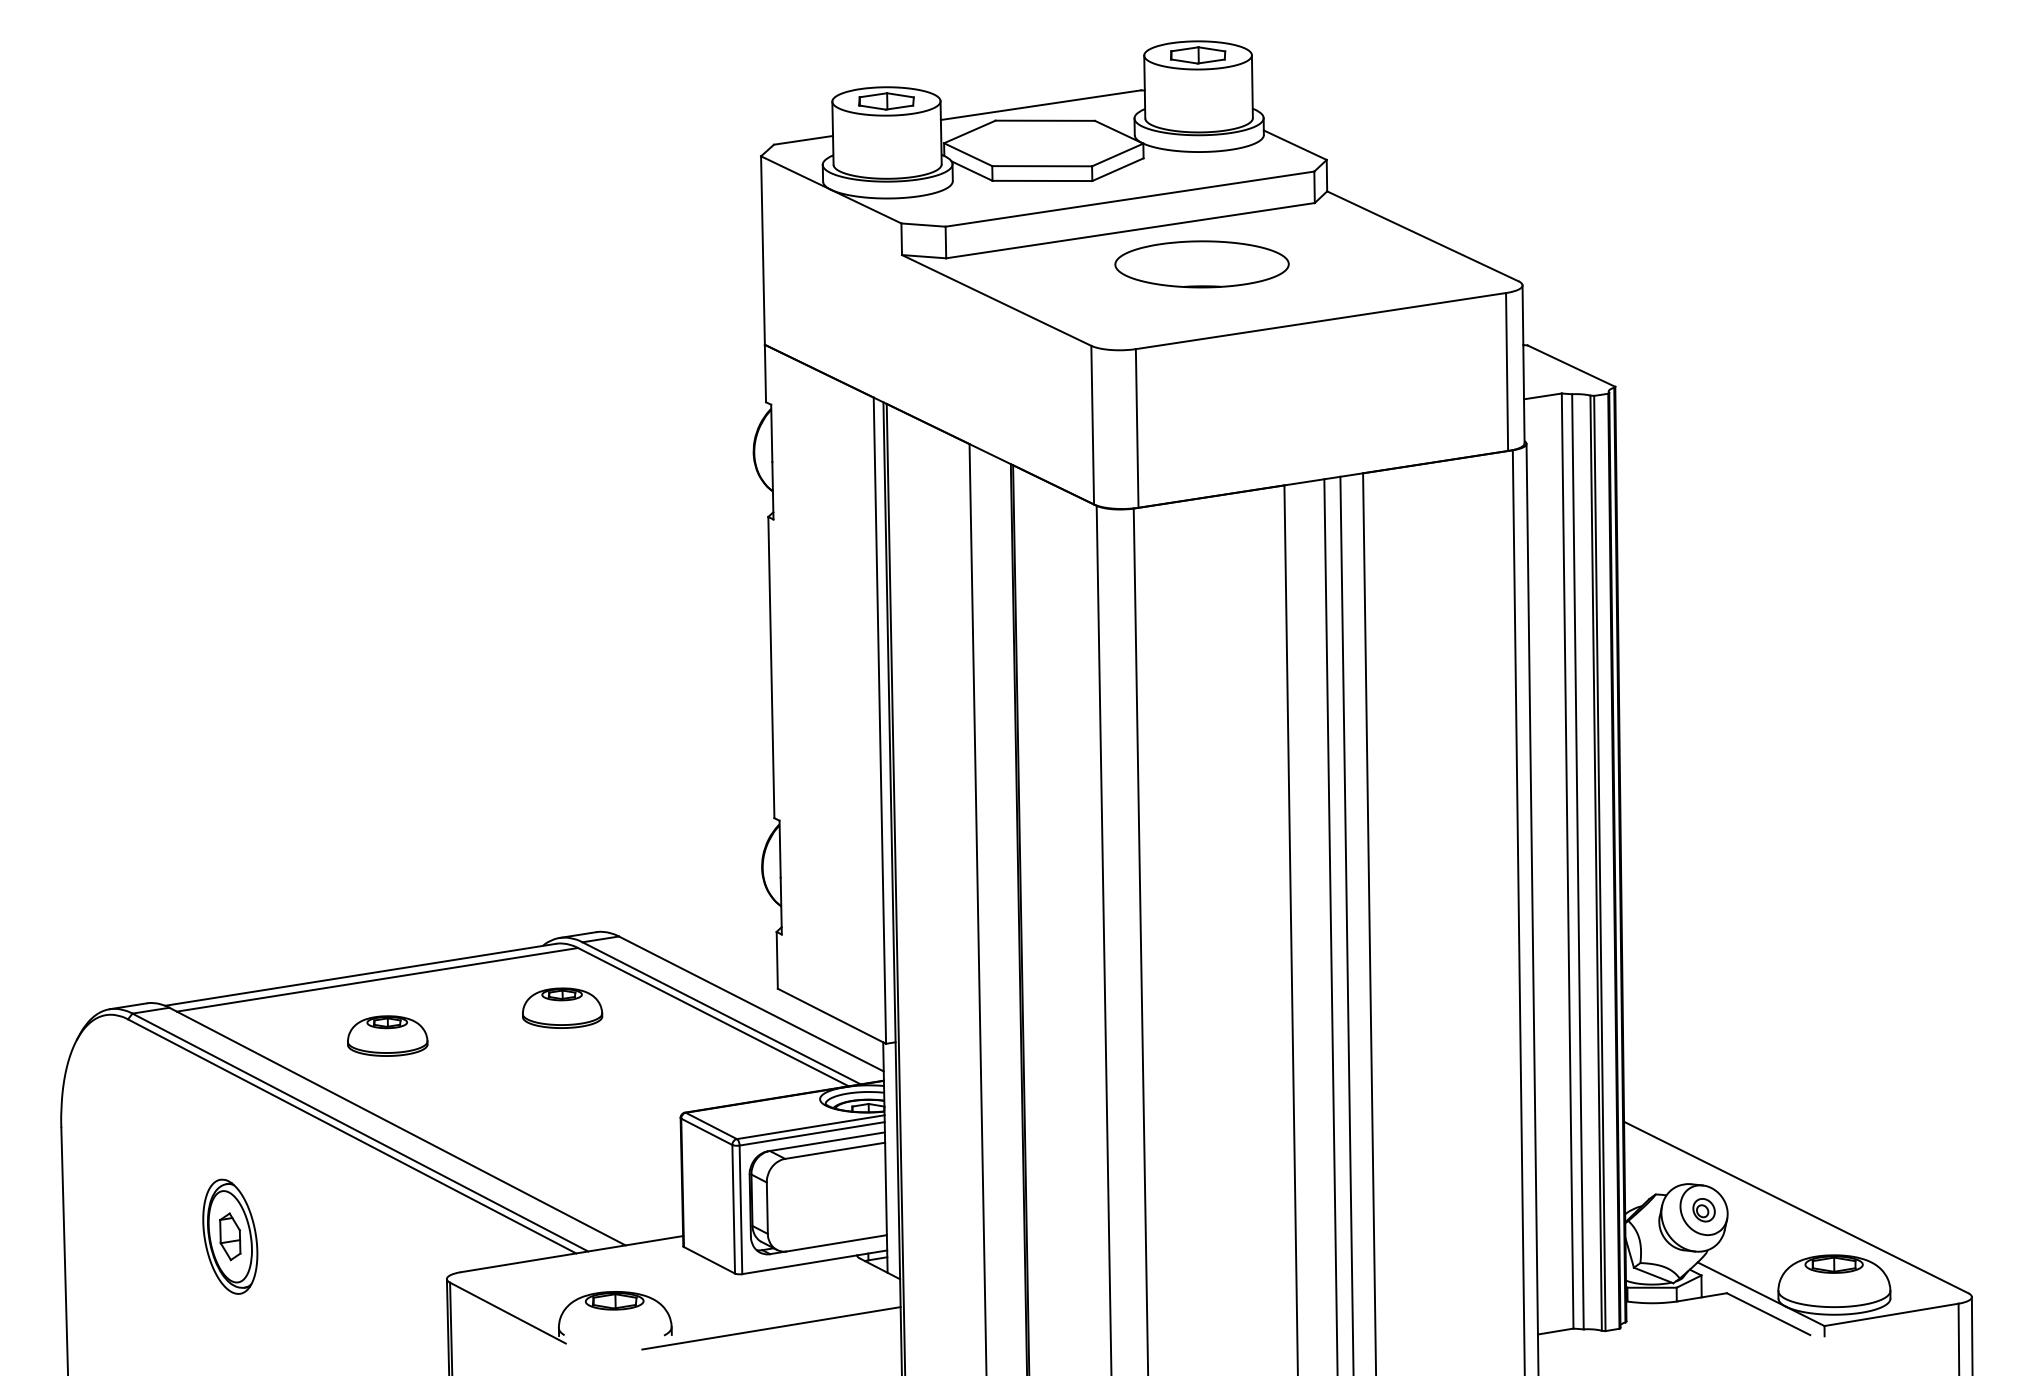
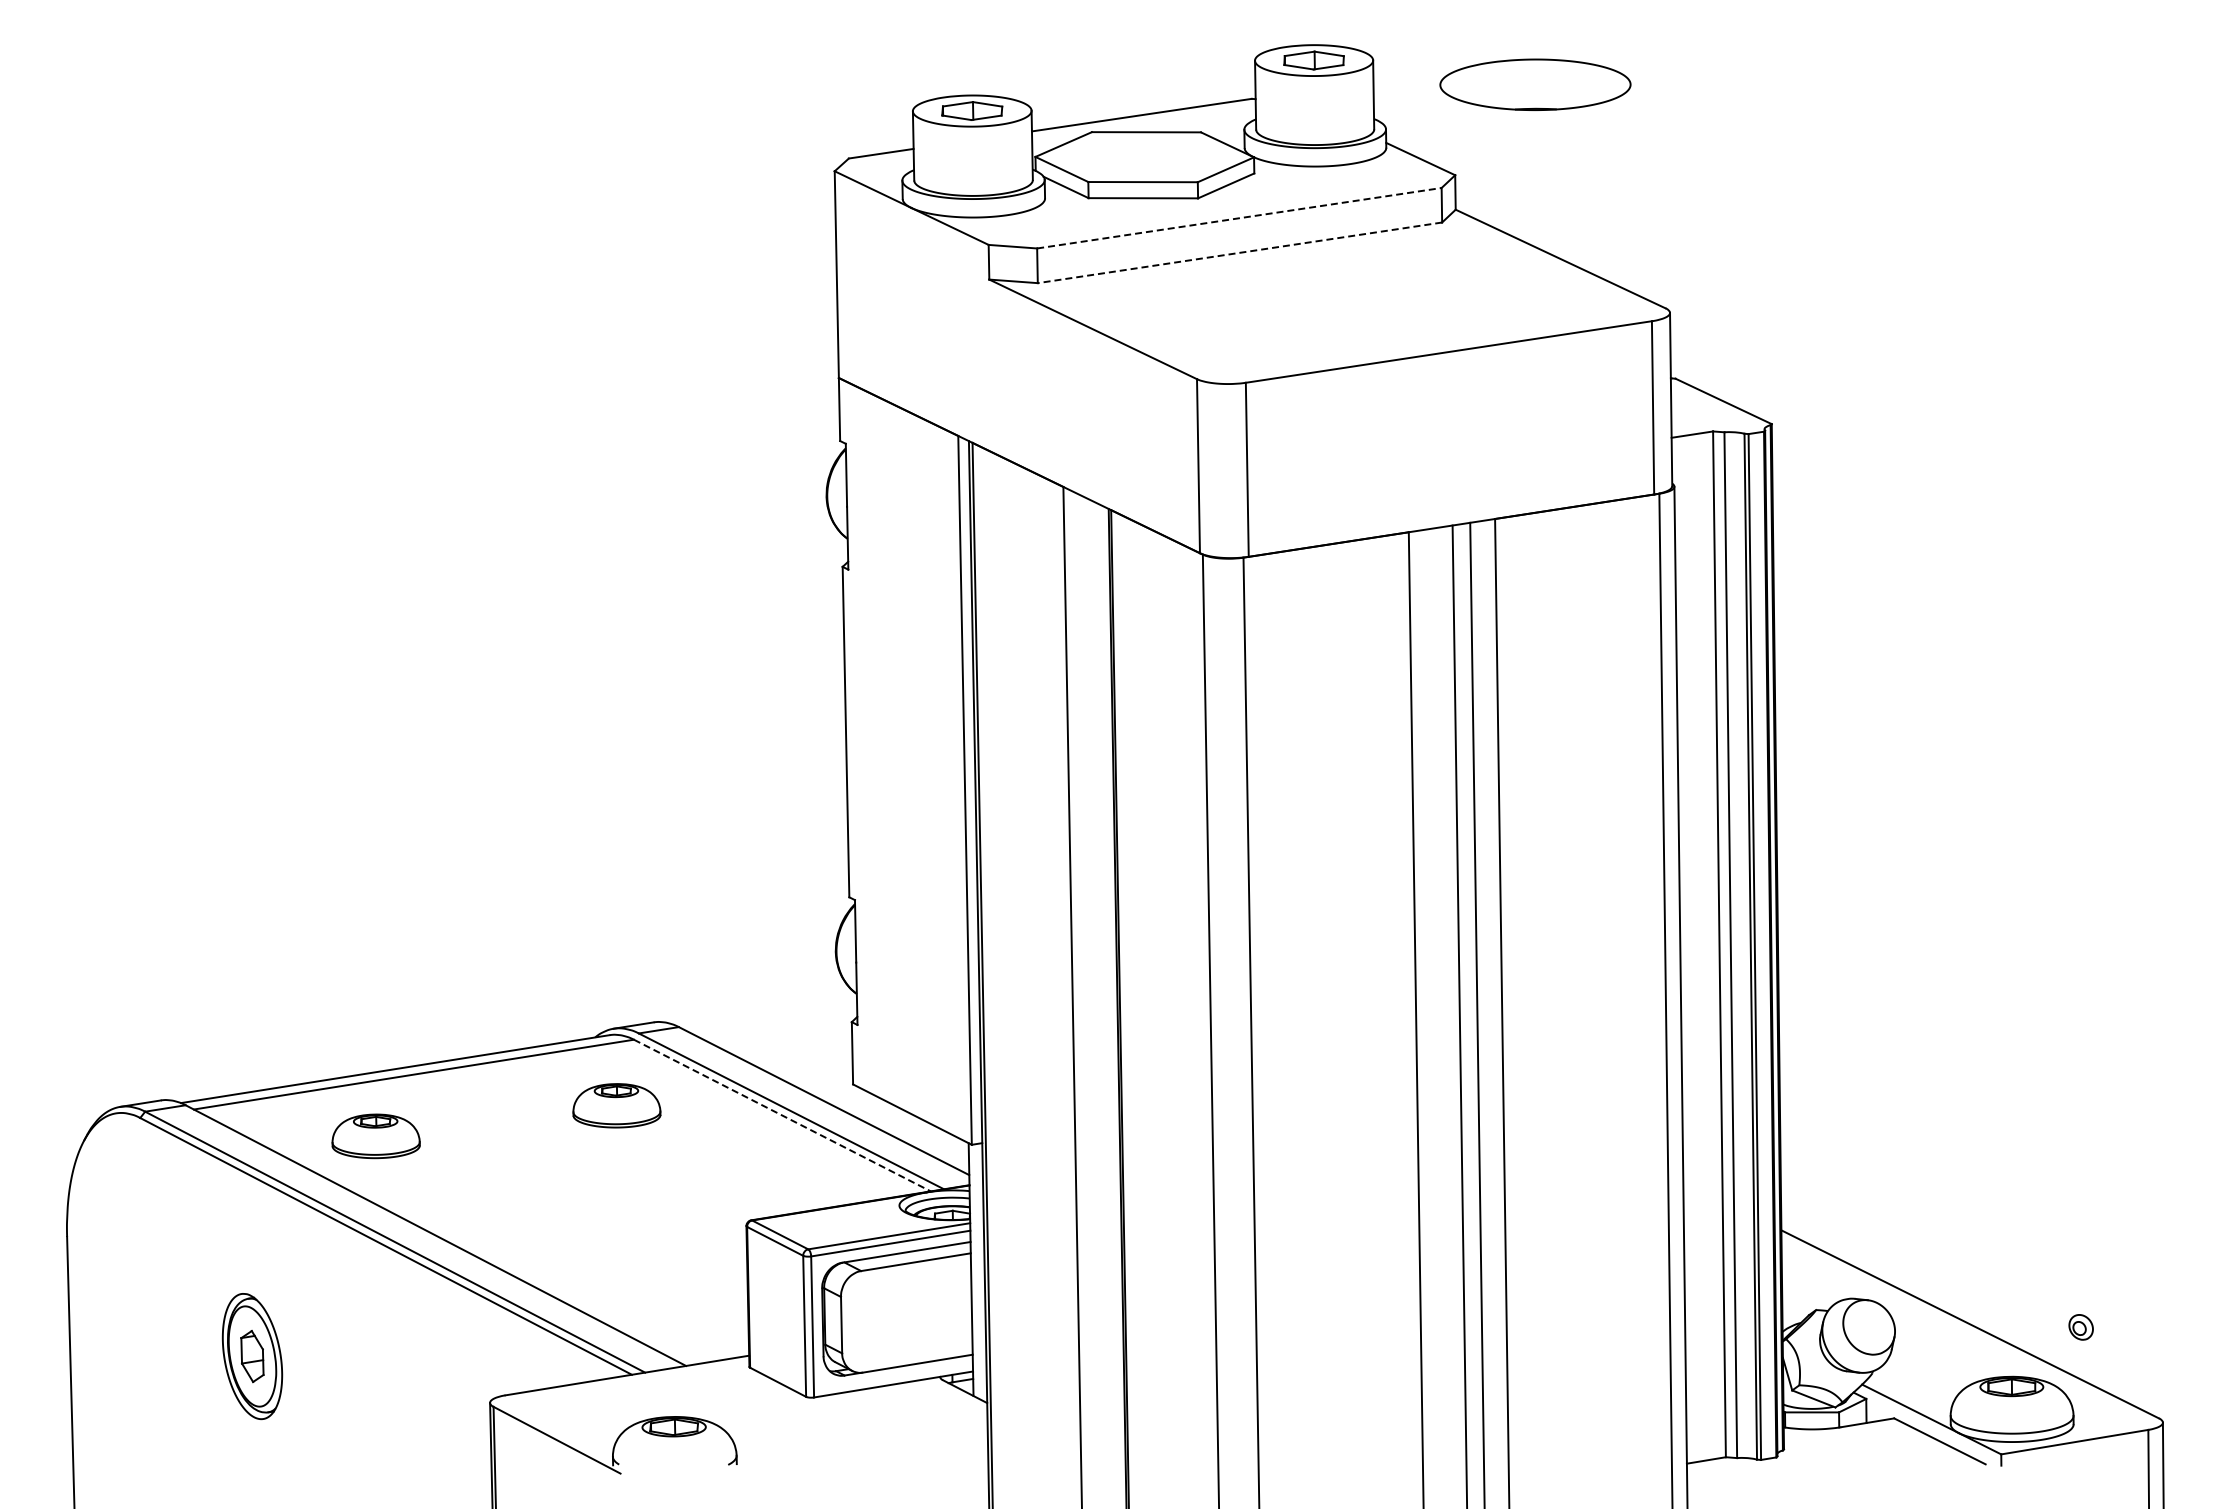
line: (1130, 199) -> (1239, 218), solid -> dashed
line: (1130, 230) -> (1239, 252), solid -> dashed
part: (1202, 264) -> (1535, 84), moved
line: (713, 1017) -> (782, 1115), solid -> dashed
part: (387, 1036) -> (375, 1136), moved
part: (1703, 1210) -> (2080, 1327), moved
line: (770, 1327) -> (845, 1456), removed

